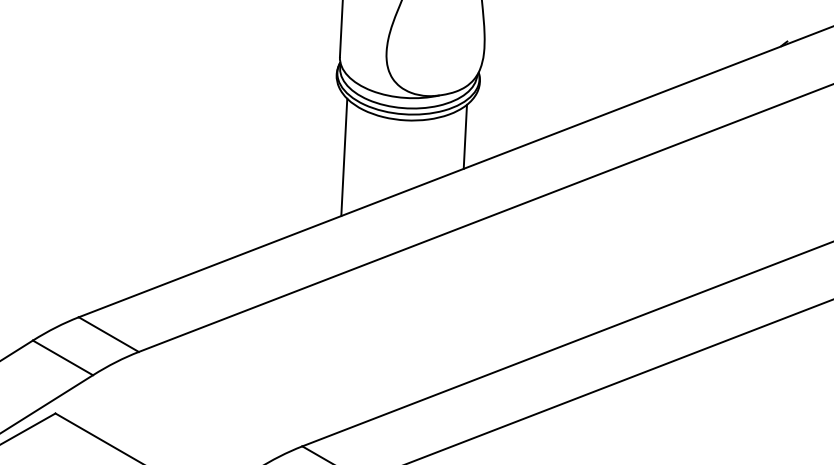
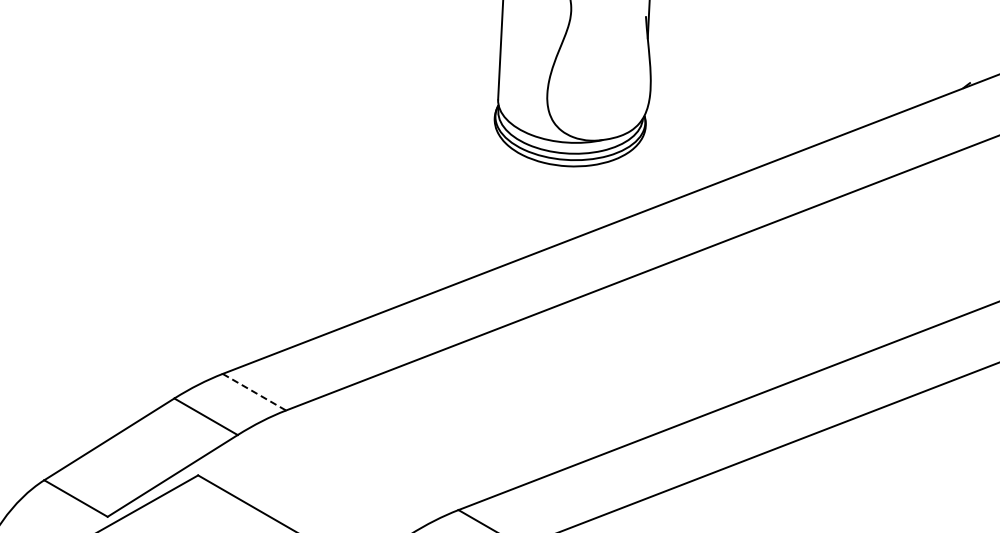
line: (465, 136) -> (630, 183), removed
line: (344, 157) -> (502, 205), removed
line: (108, 334) -> (254, 392), solid -> dashed

